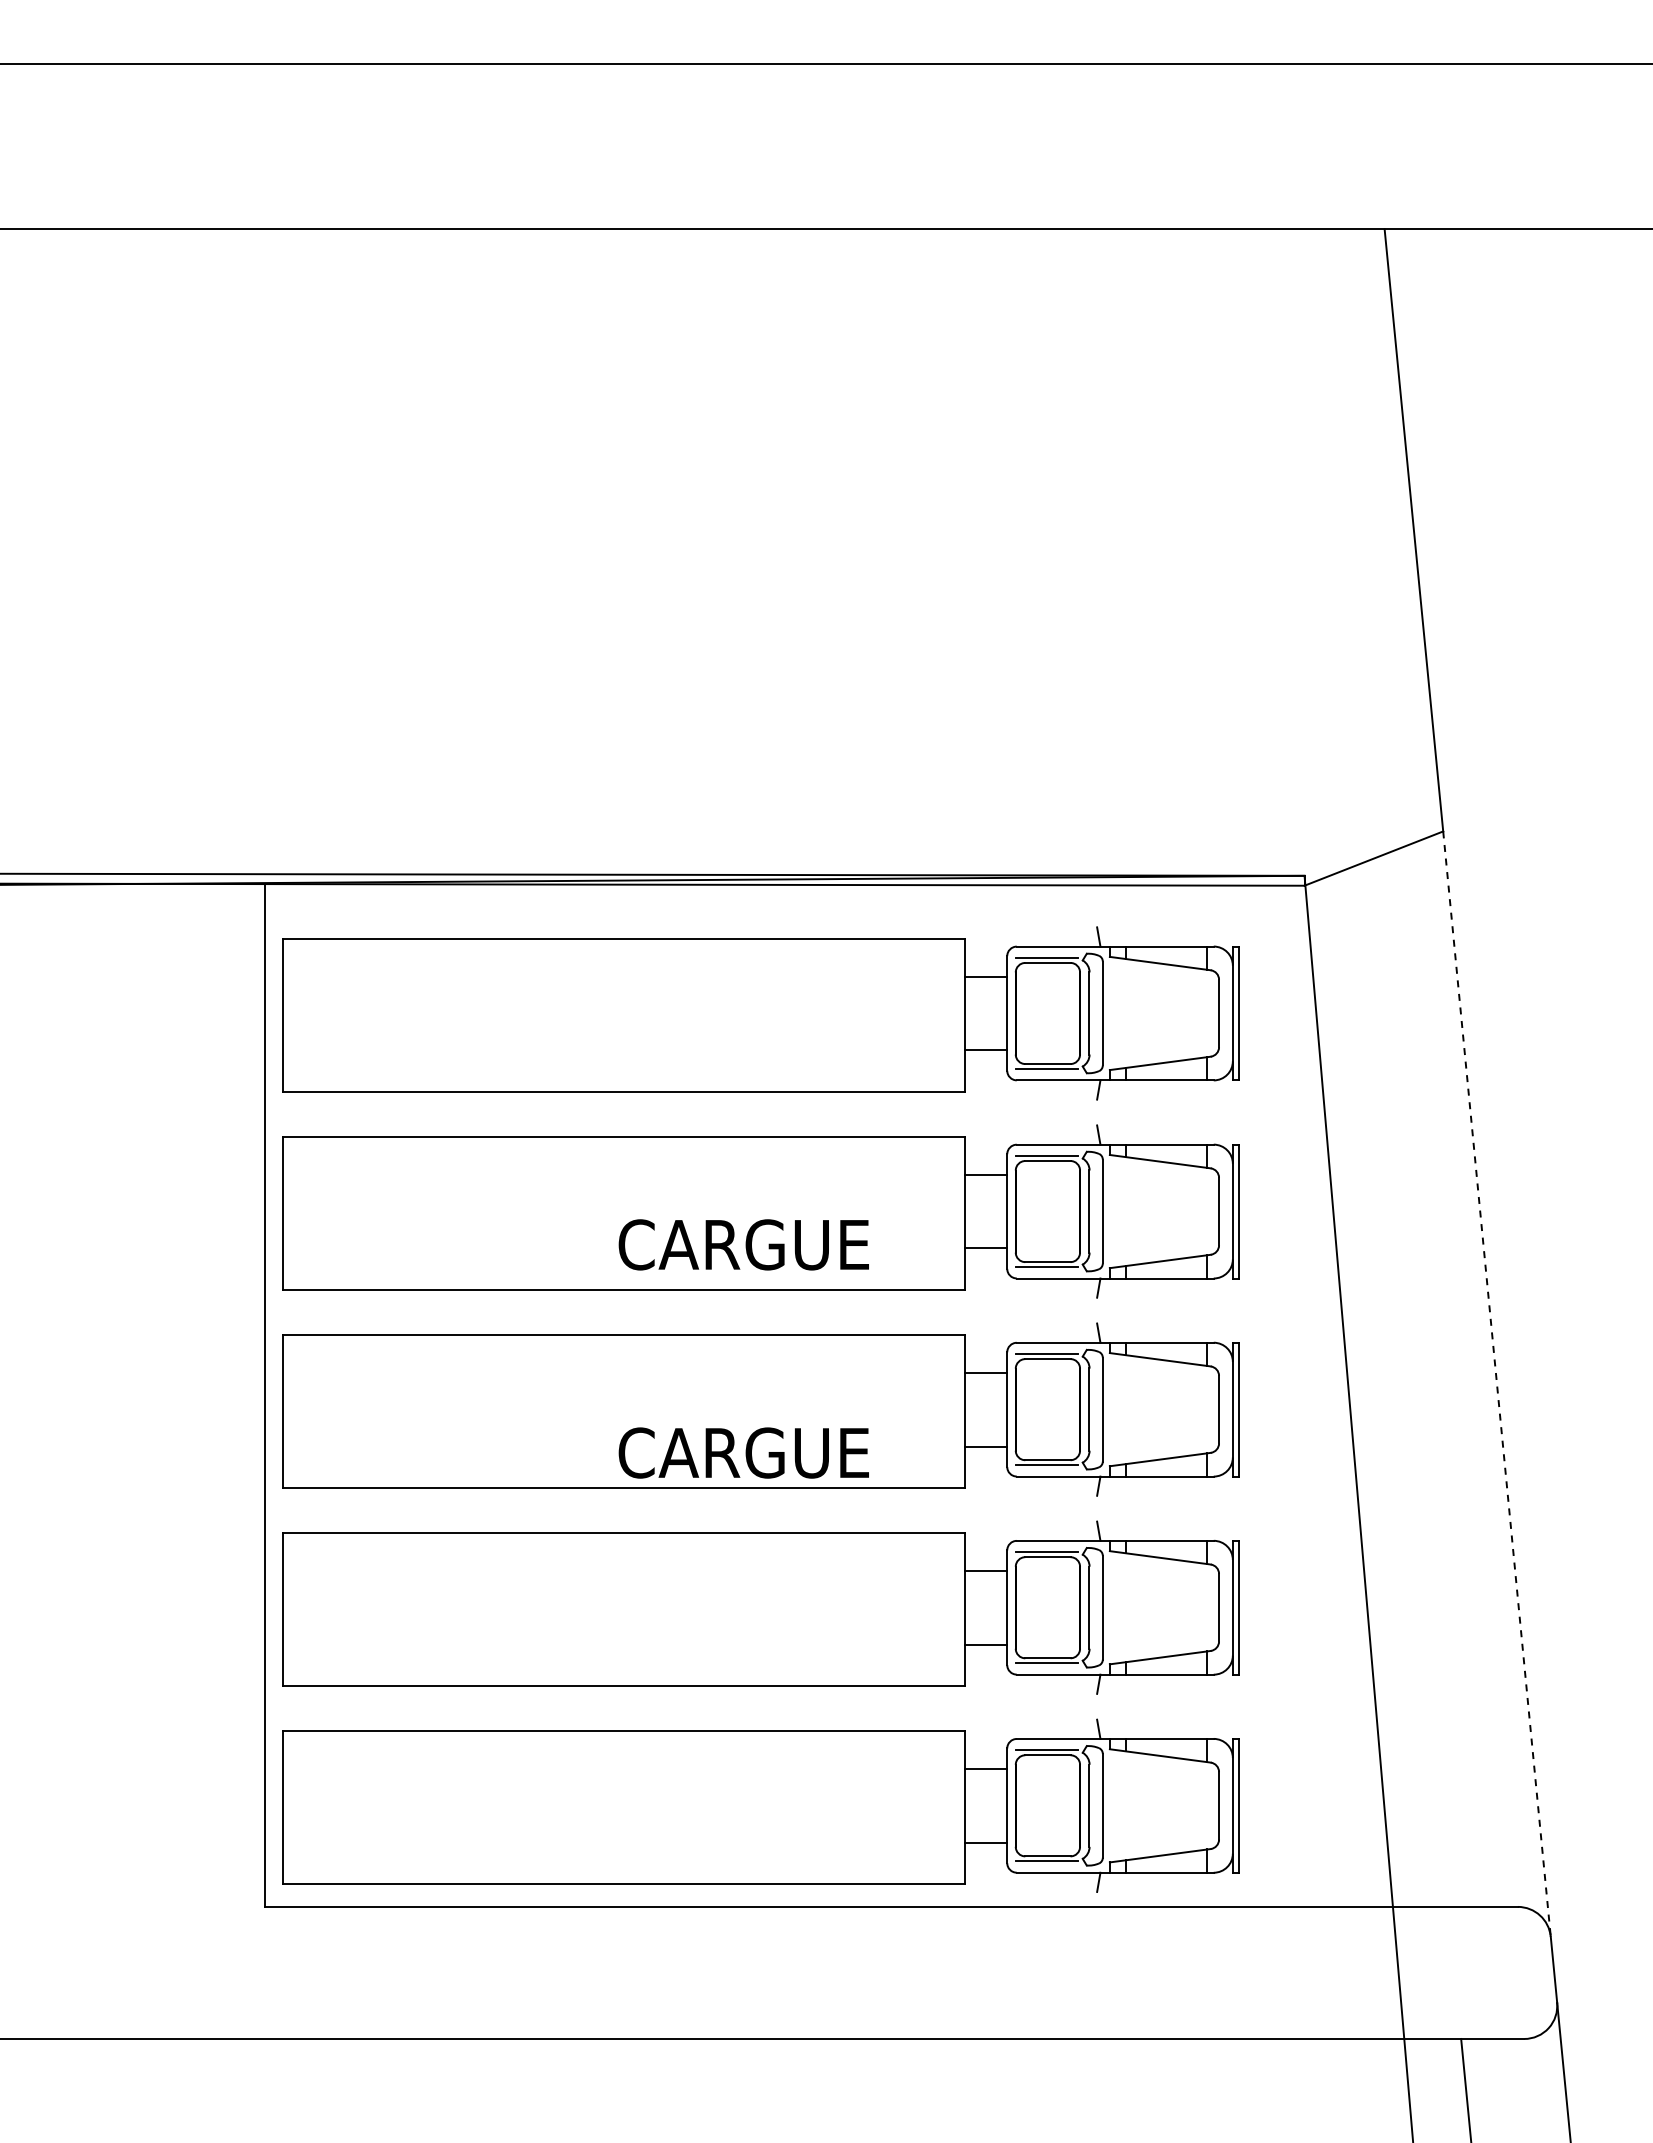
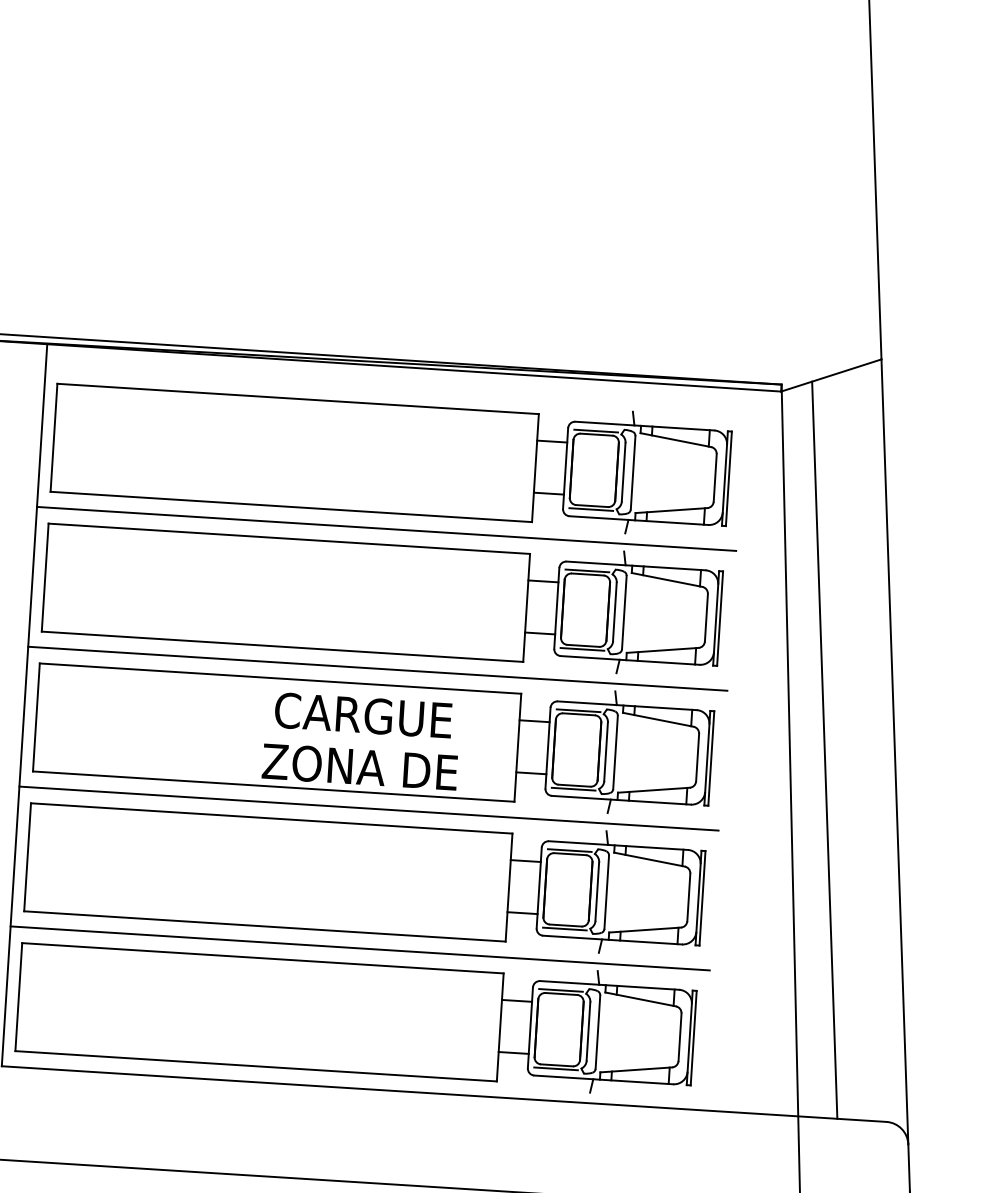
line: (759, 1114) -> (386, 528), added
text: (743, 1244) -> (363, 715), moved
line: (759, 1312) -> (377, 668), added
line: (1497, 1384) -> (895, 752), dashed -> solid
line: (1397, 1387) -> (824, 749), added
text: (743, 1452) -> (359, 766), CARGUE -> ZONA DE
line: (759, 1510) -> (368, 808), added
line: (759, 1708) -> (359, 948), added

